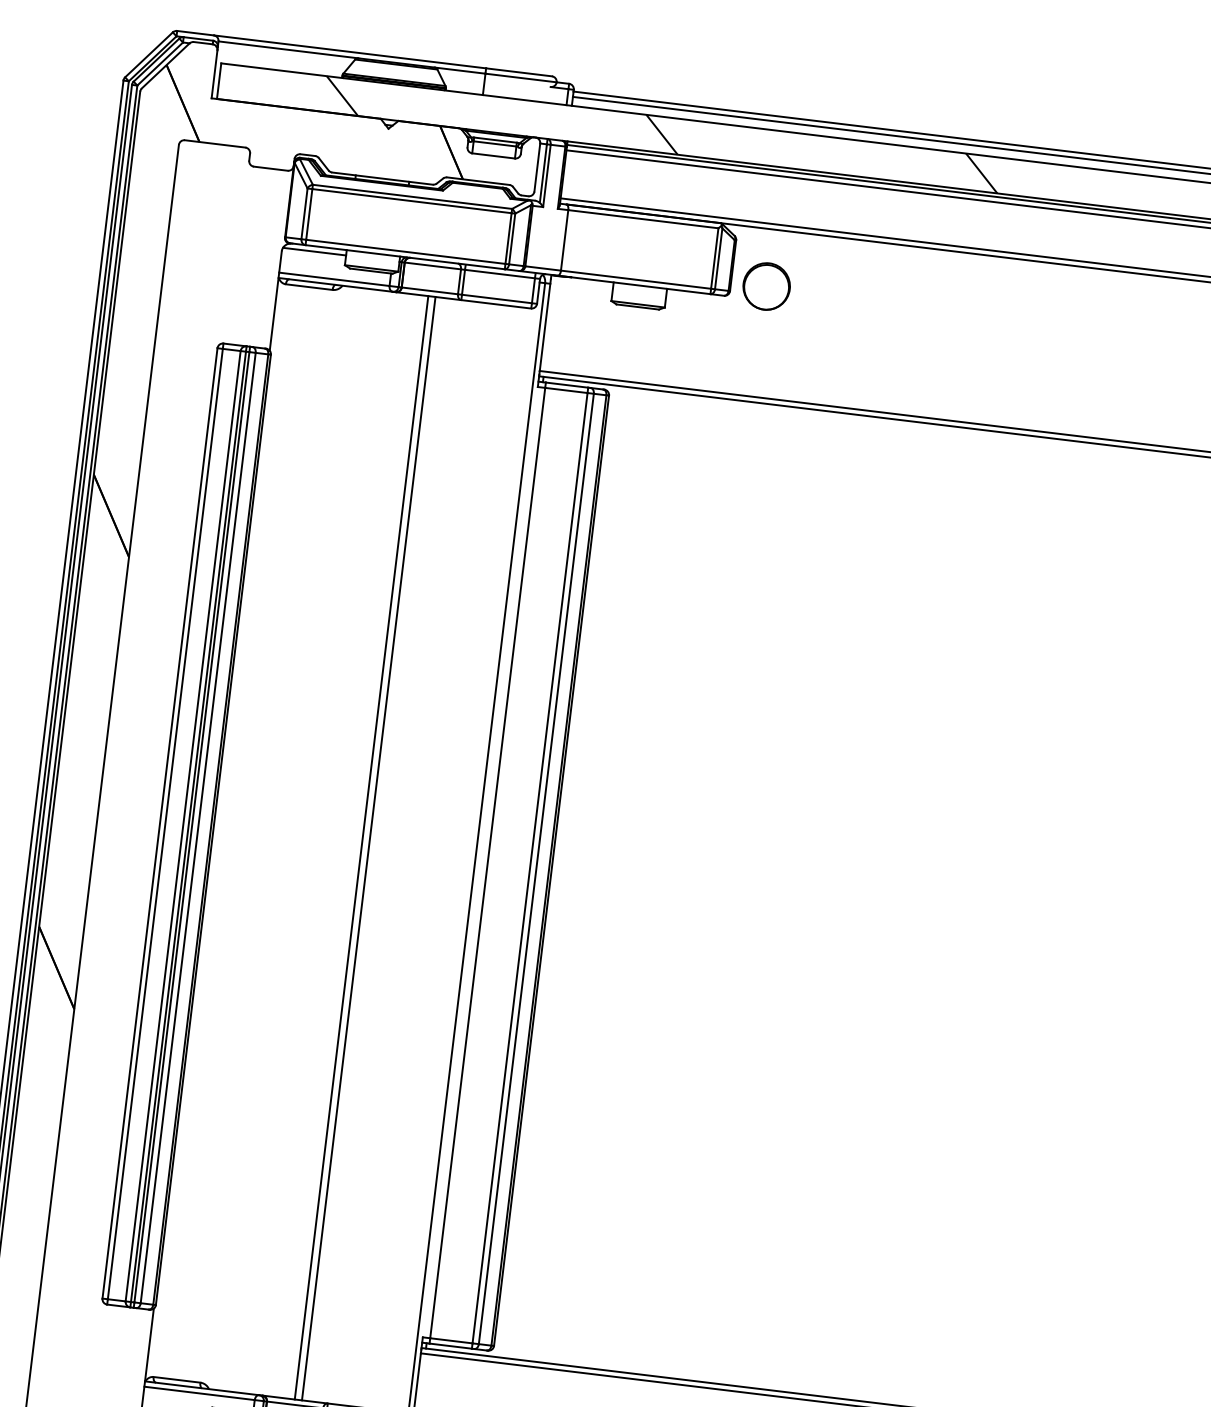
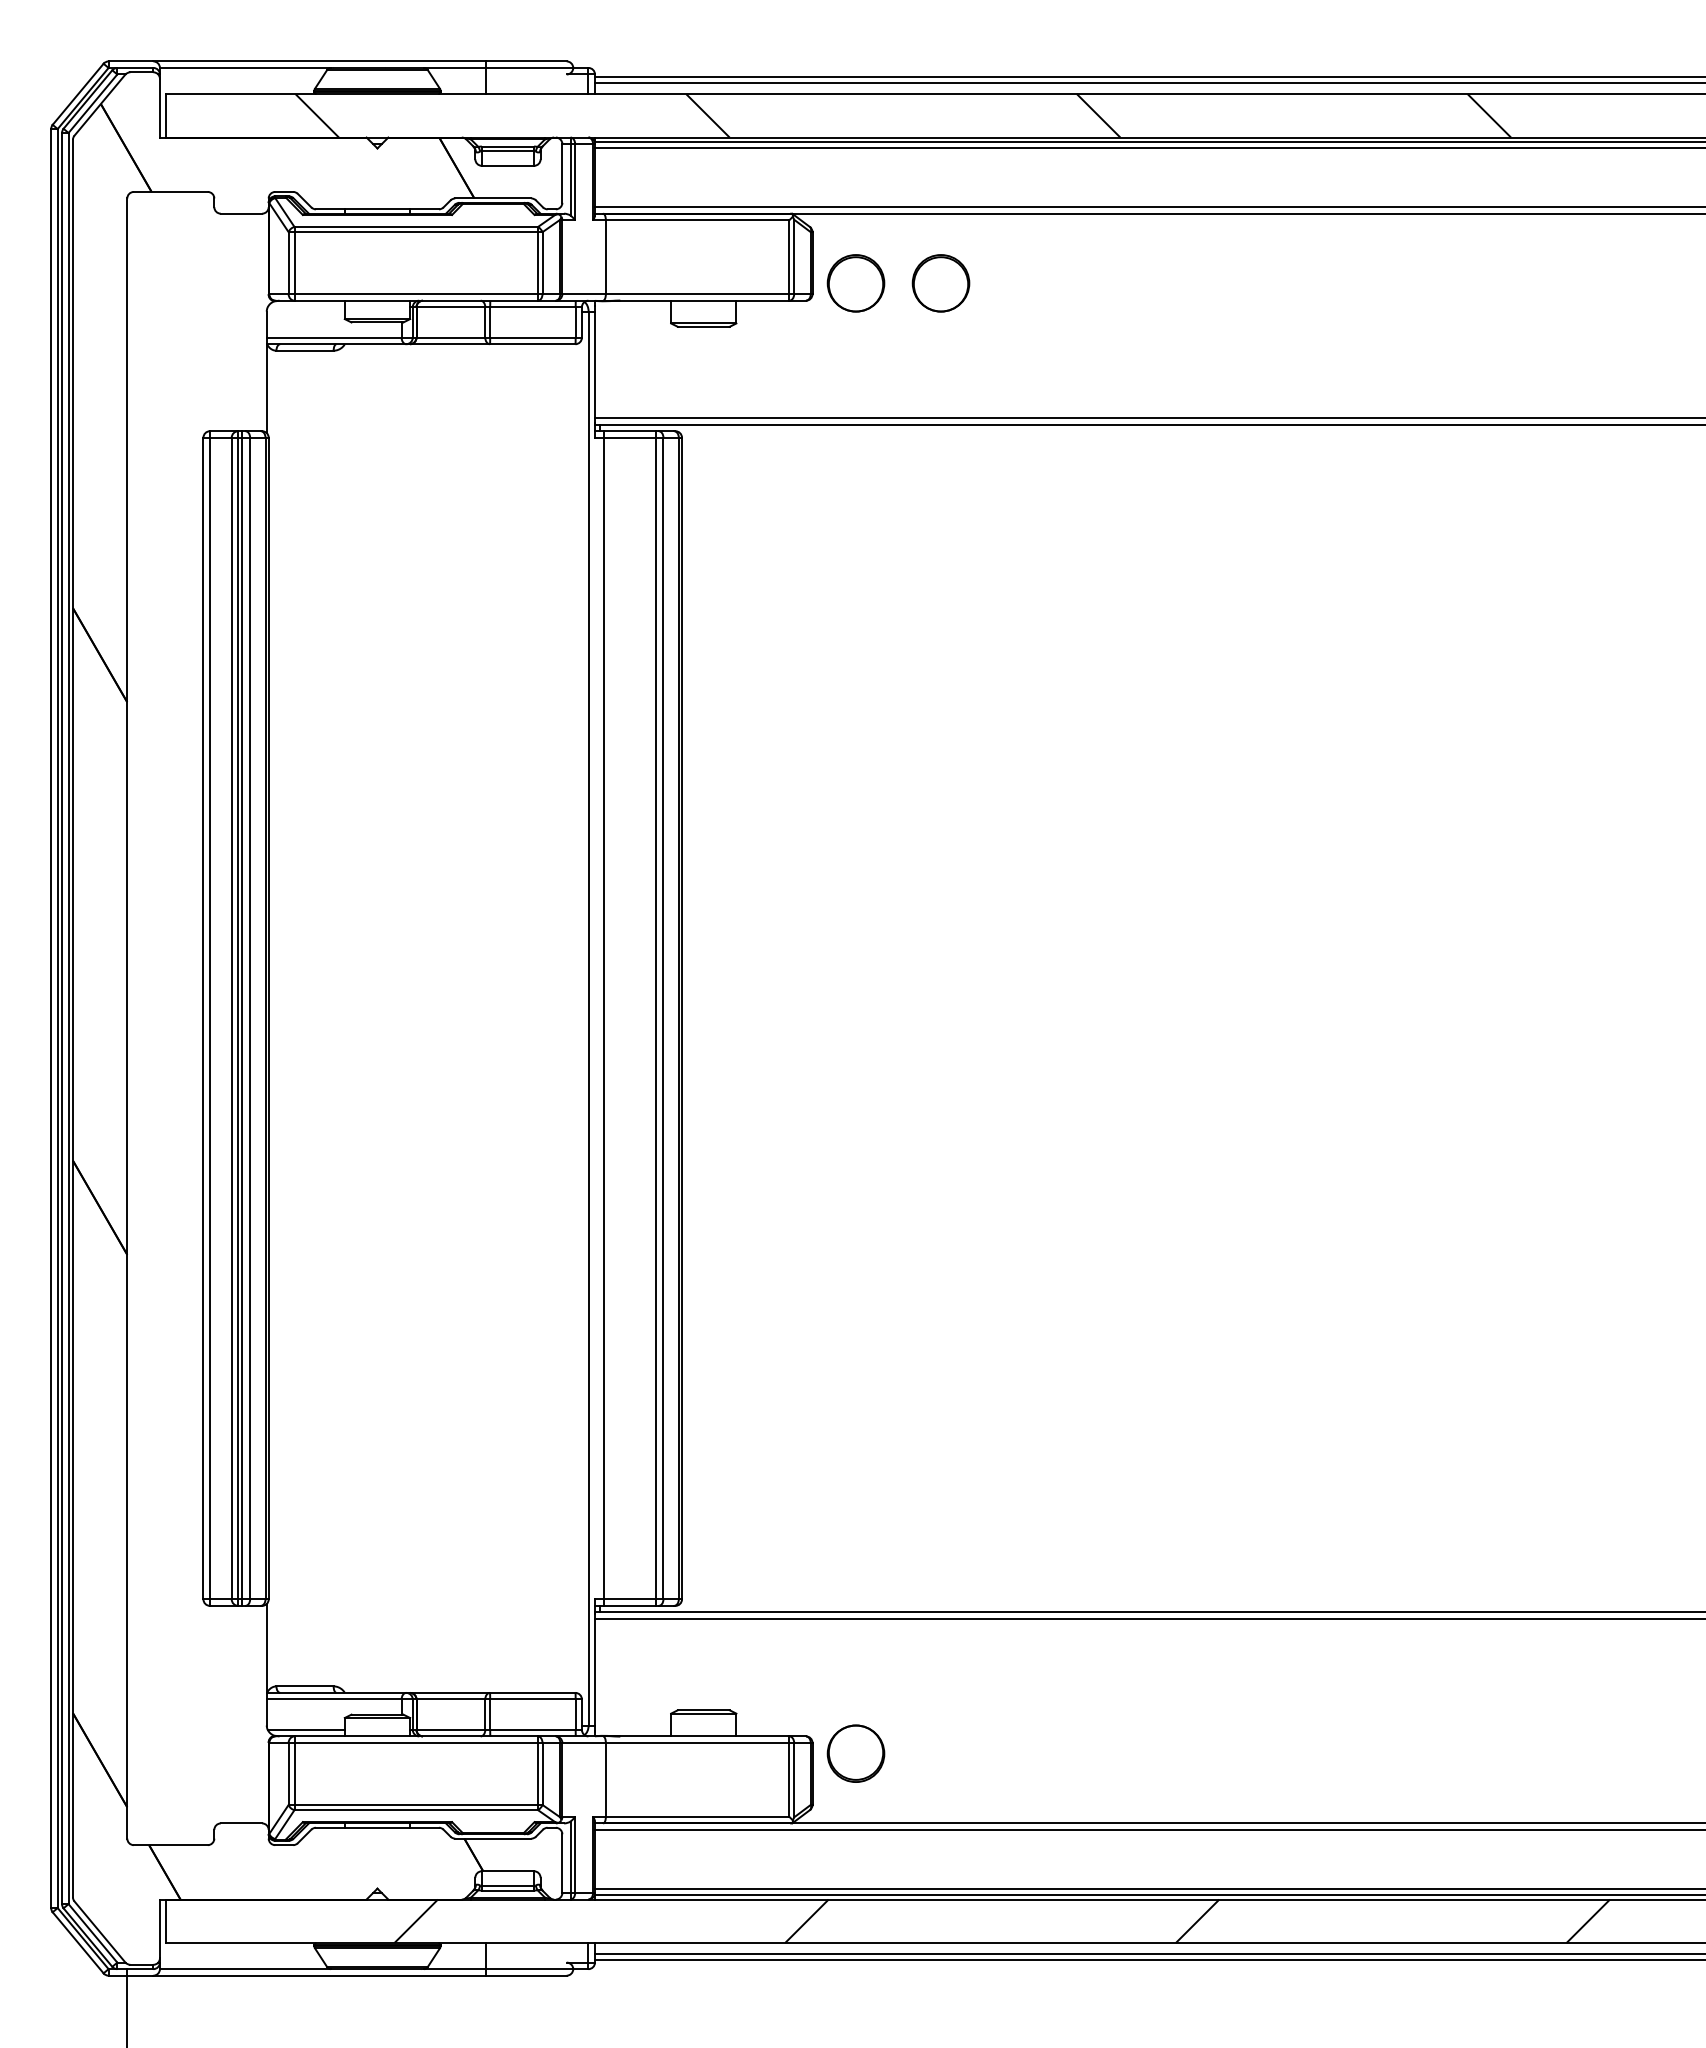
line: (313, 251) -> (305, 307), removed
part: (835, 295) -> (940, 283), added
line: (361, 847) -> (449, 1018), removed
line: (368, 848) -> (458, 1018), removed

